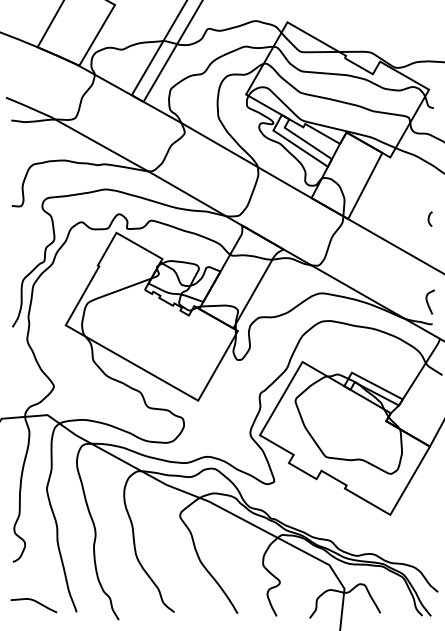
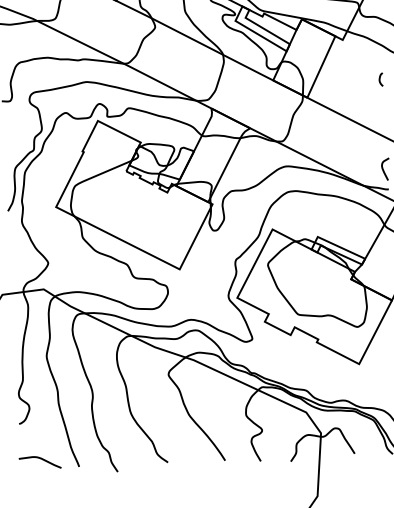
curve: (429, 218) -> (380, 79), moved

